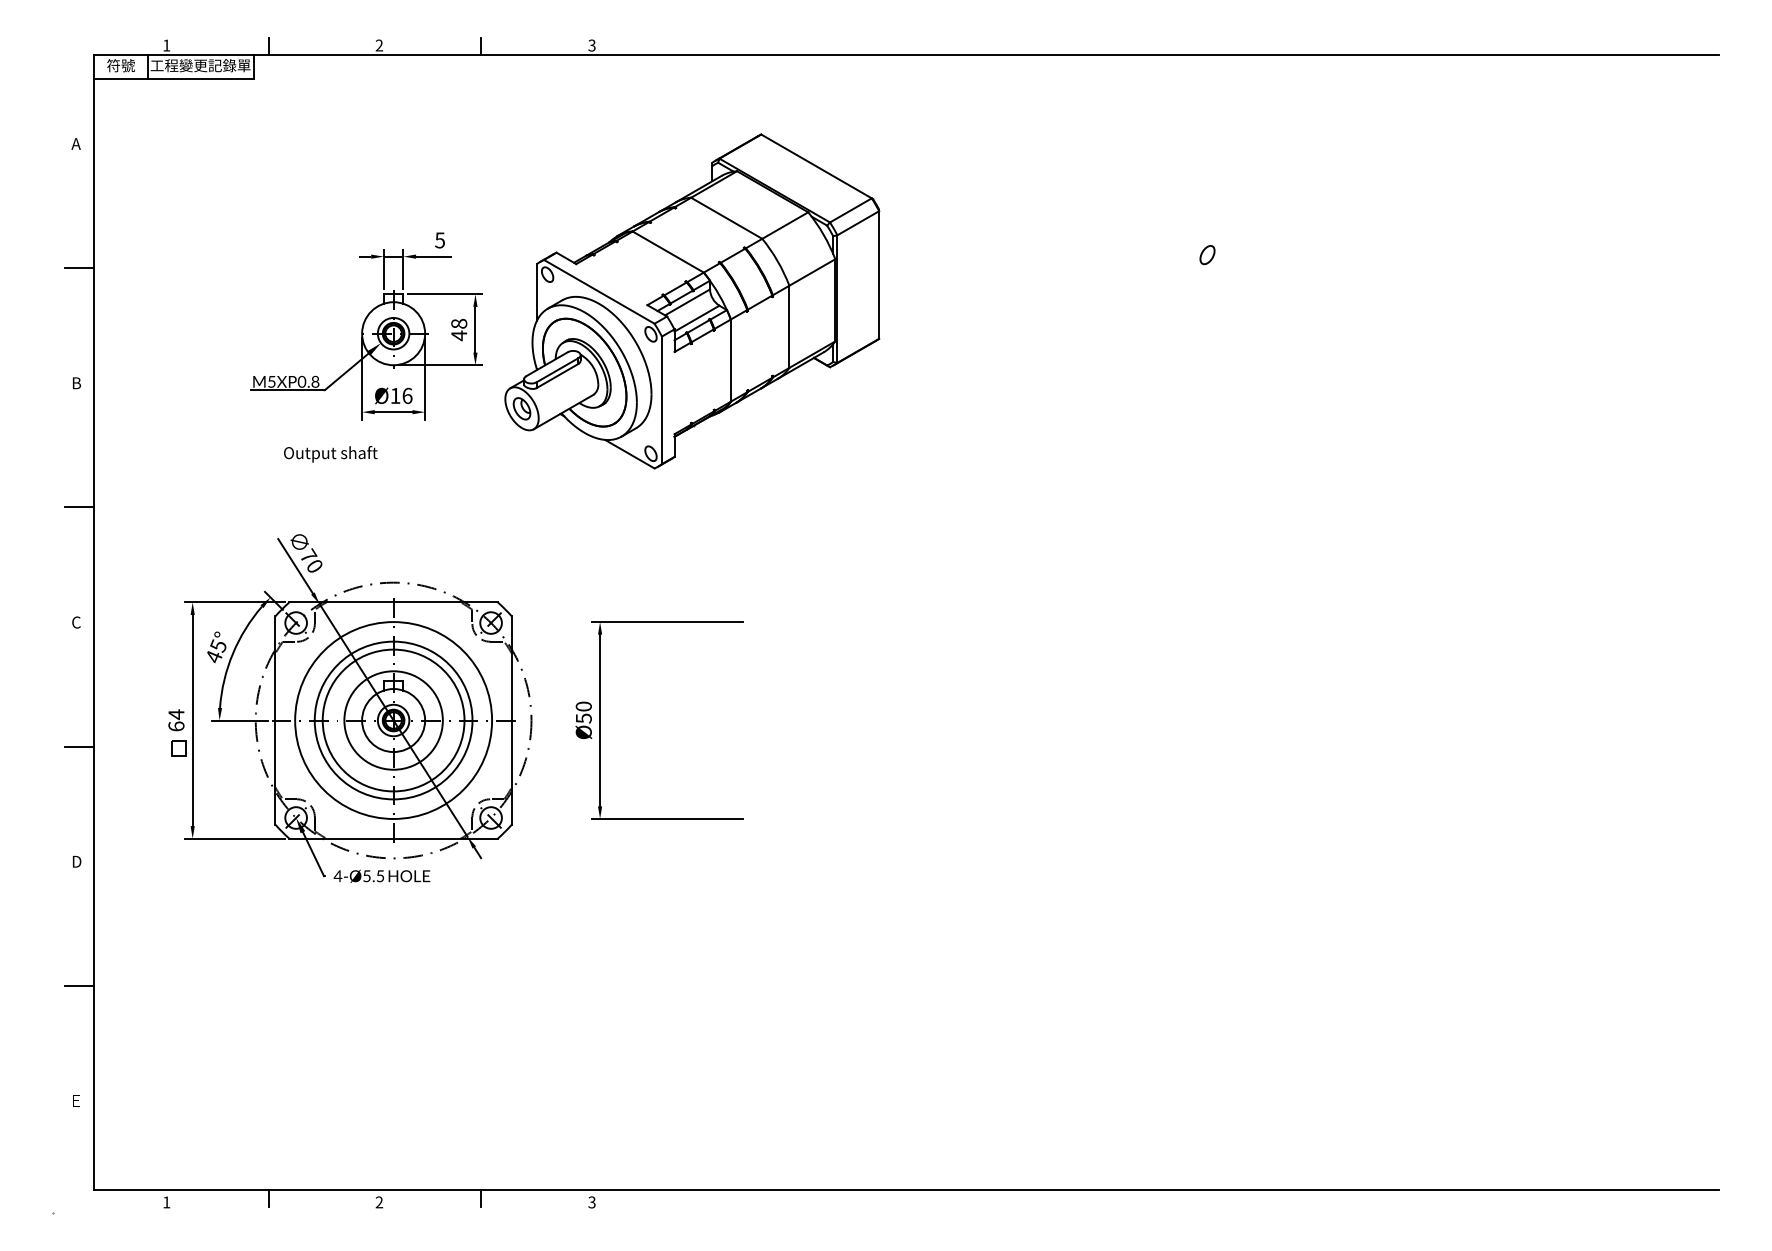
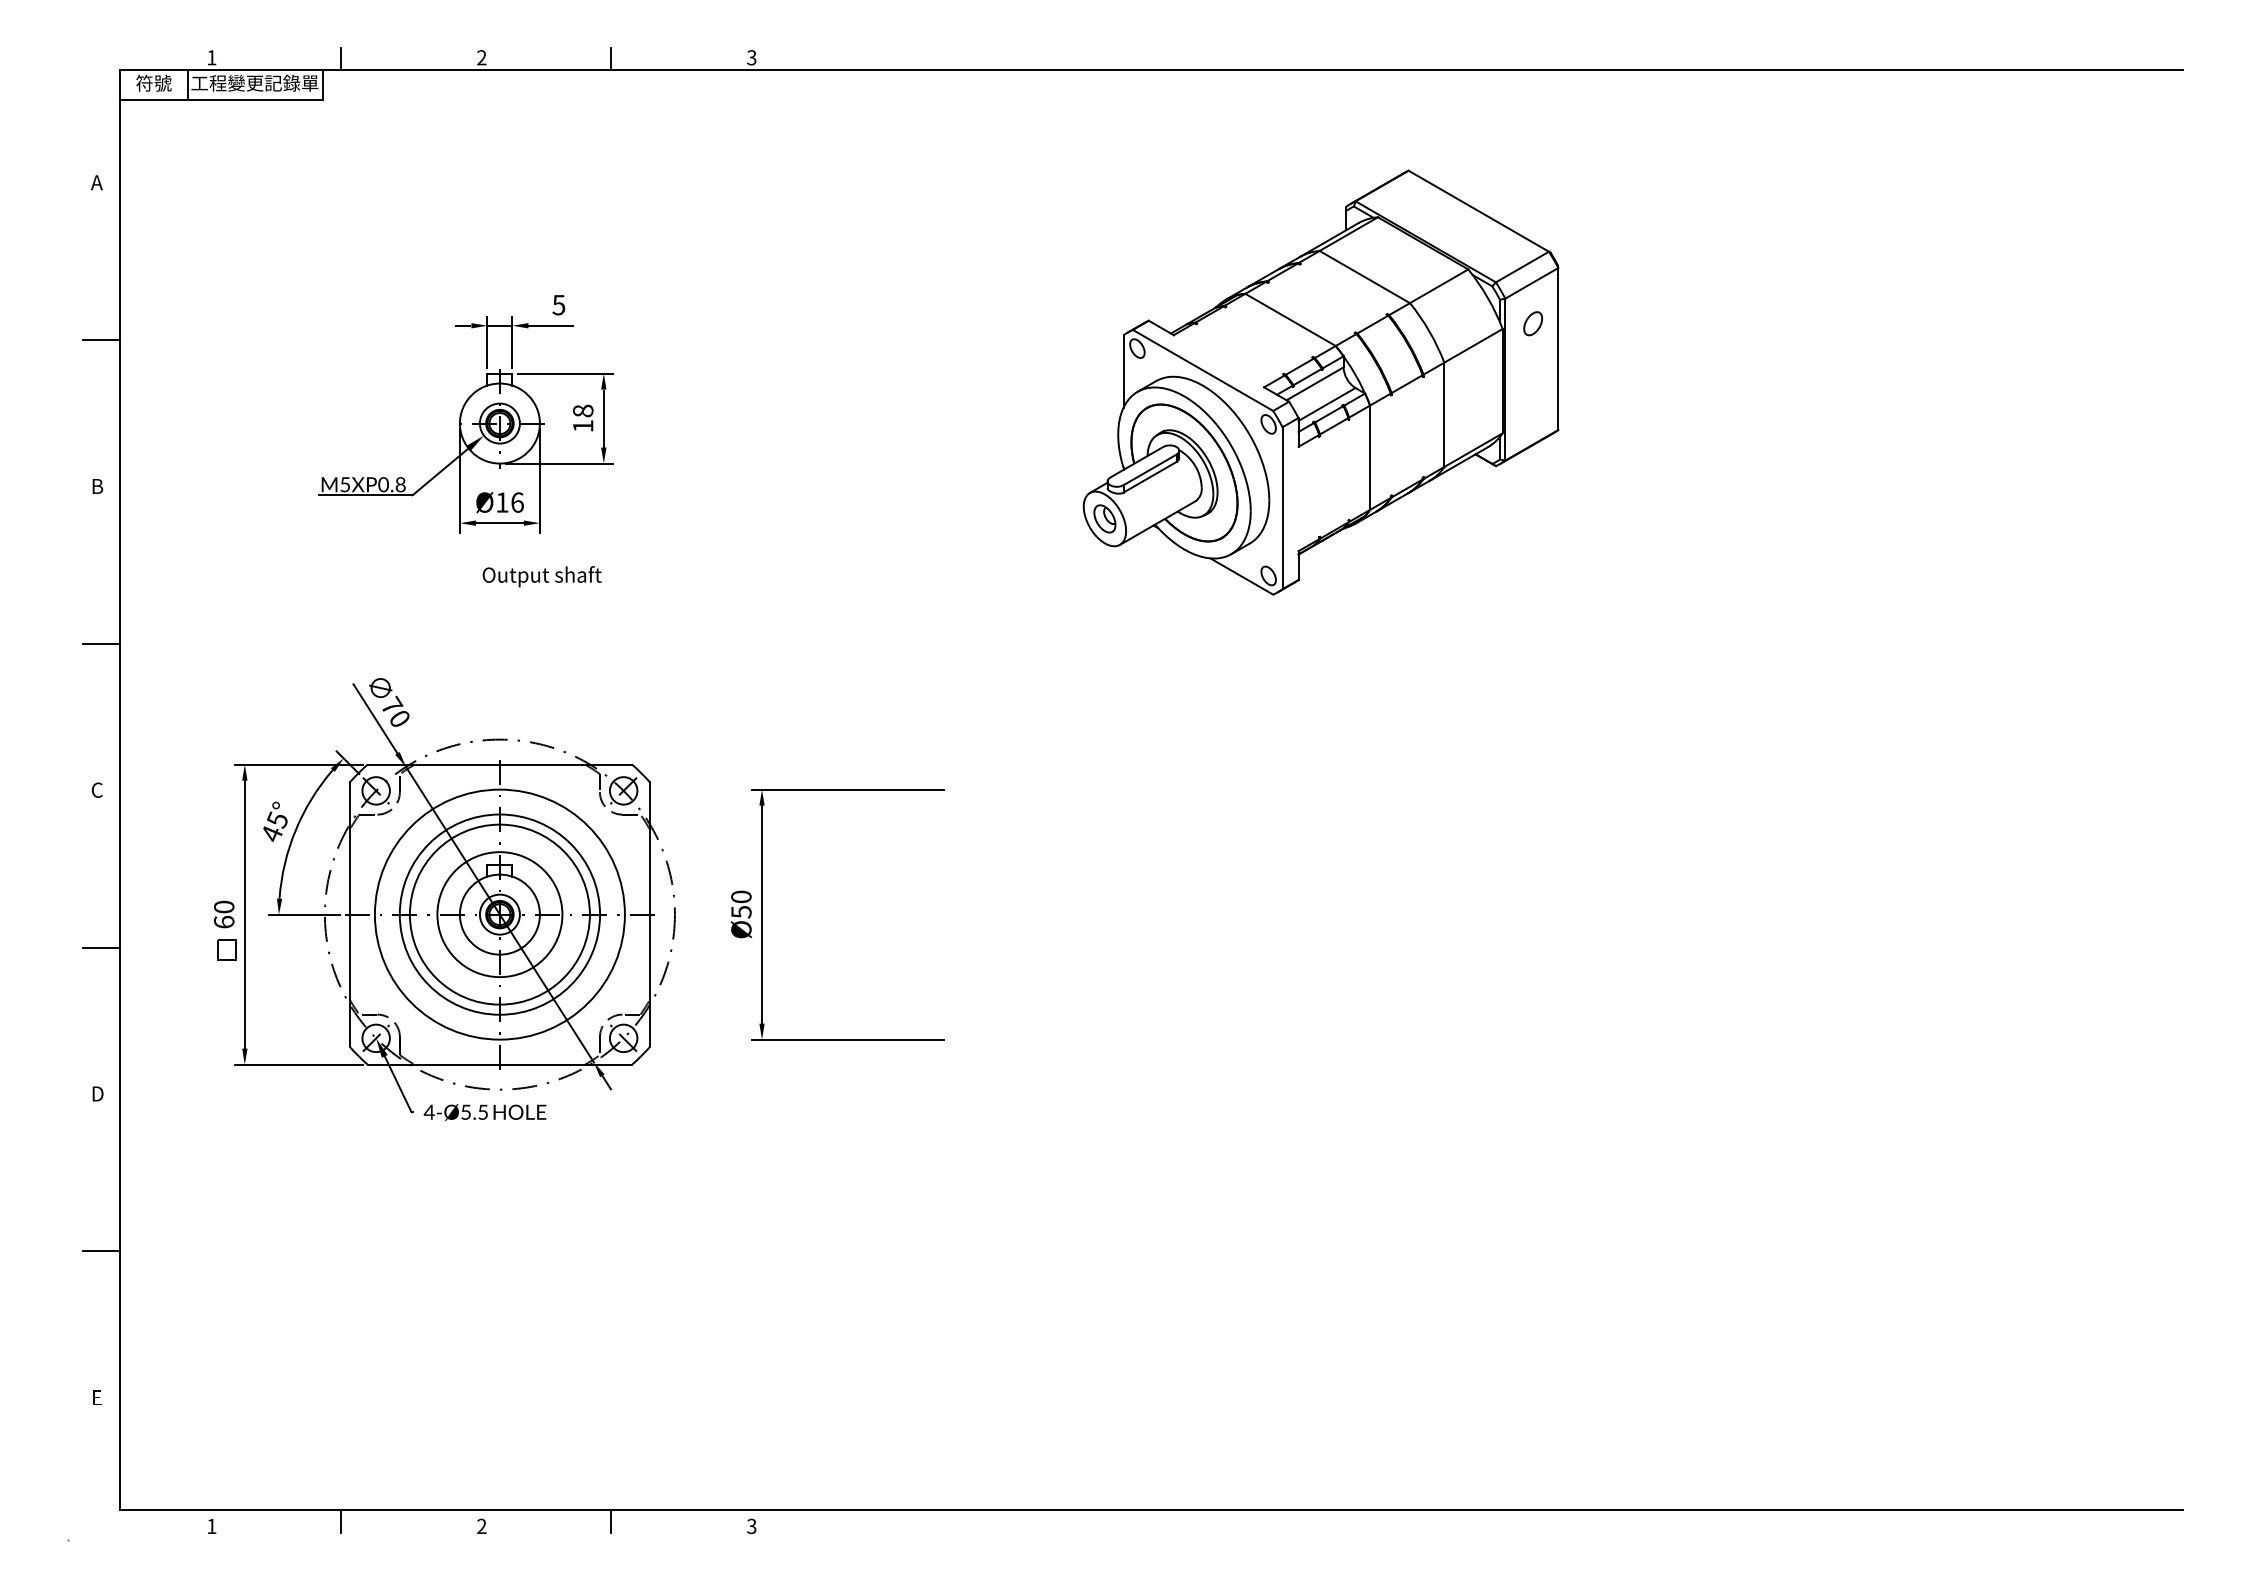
part: (691, 301) -> (1320, 382), moved
text: (459, 336) -> (583, 426), 48 -> 18
text: (330, 454) -> (541, 576), moved
text: (176, 714) -> (224, 907), 64 -> 60

